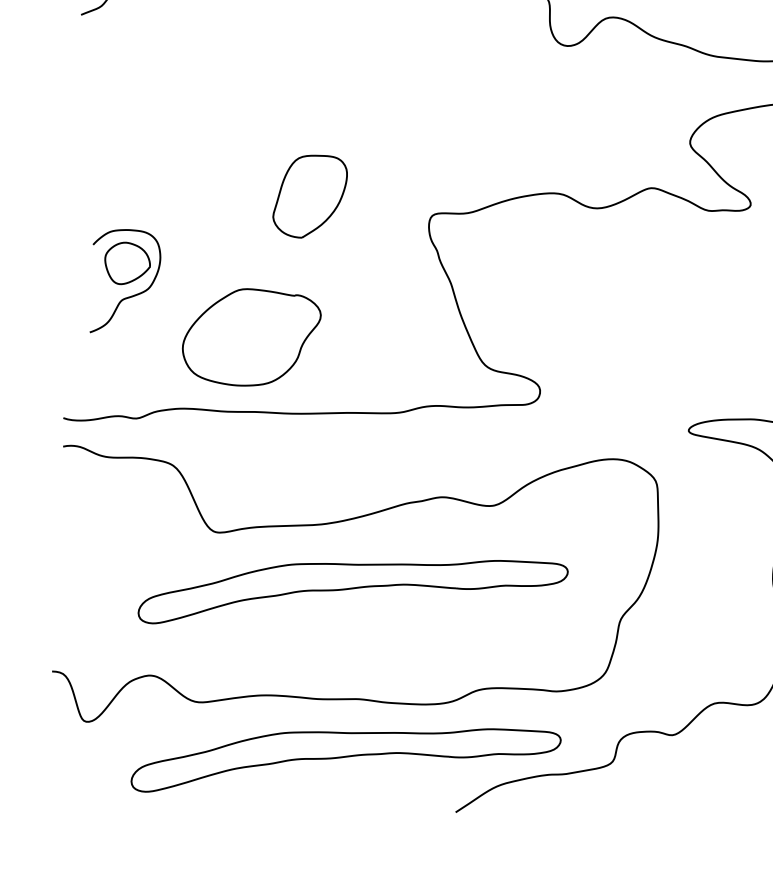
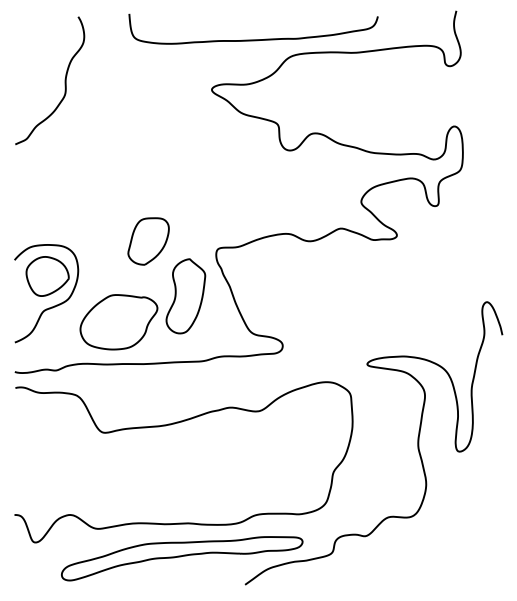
part: (125, 281) -> (46, 293), size x1.67
part: (371, 296) -> (185, 296), added
part: (353, 592) -> (182, 463), removed

